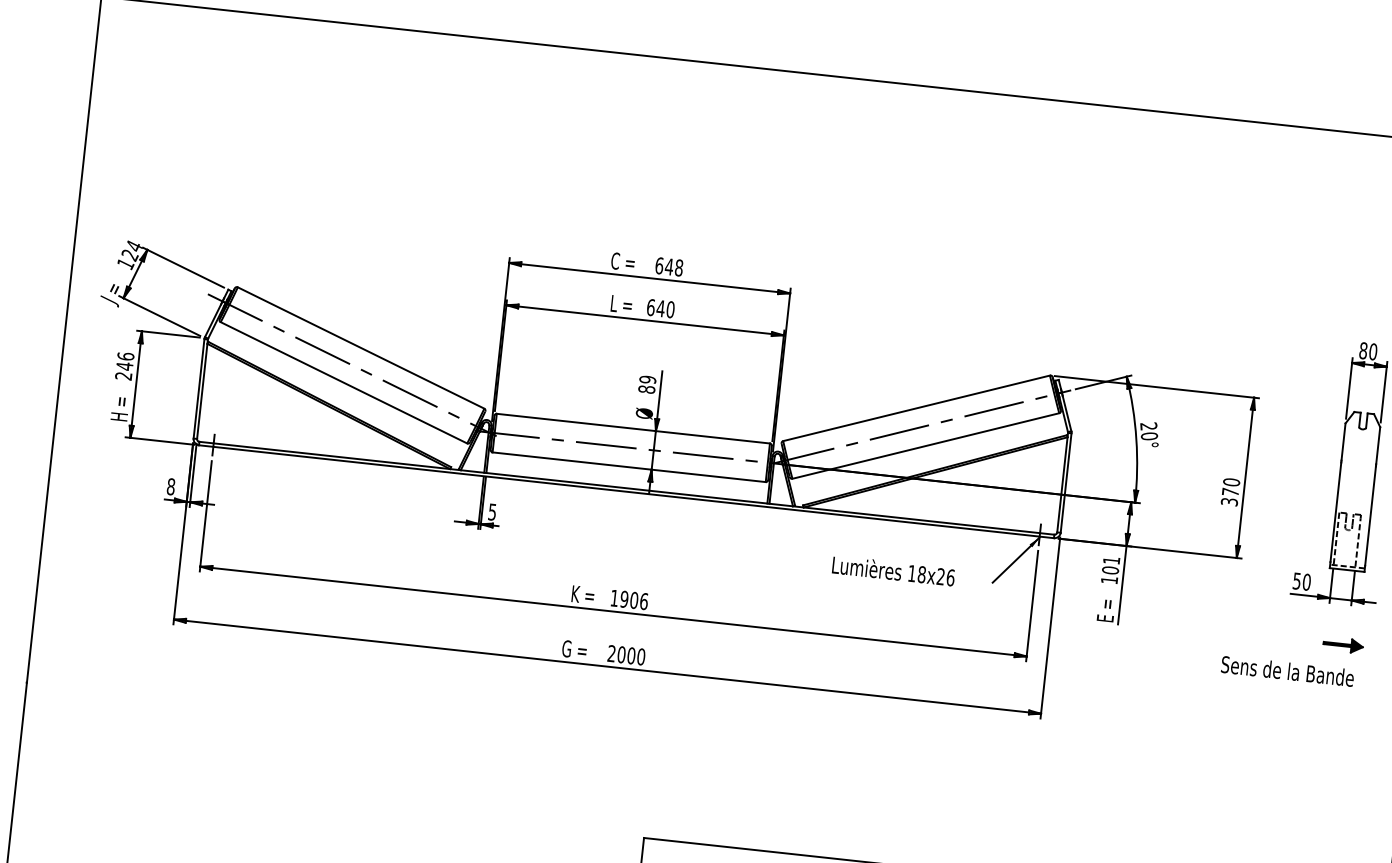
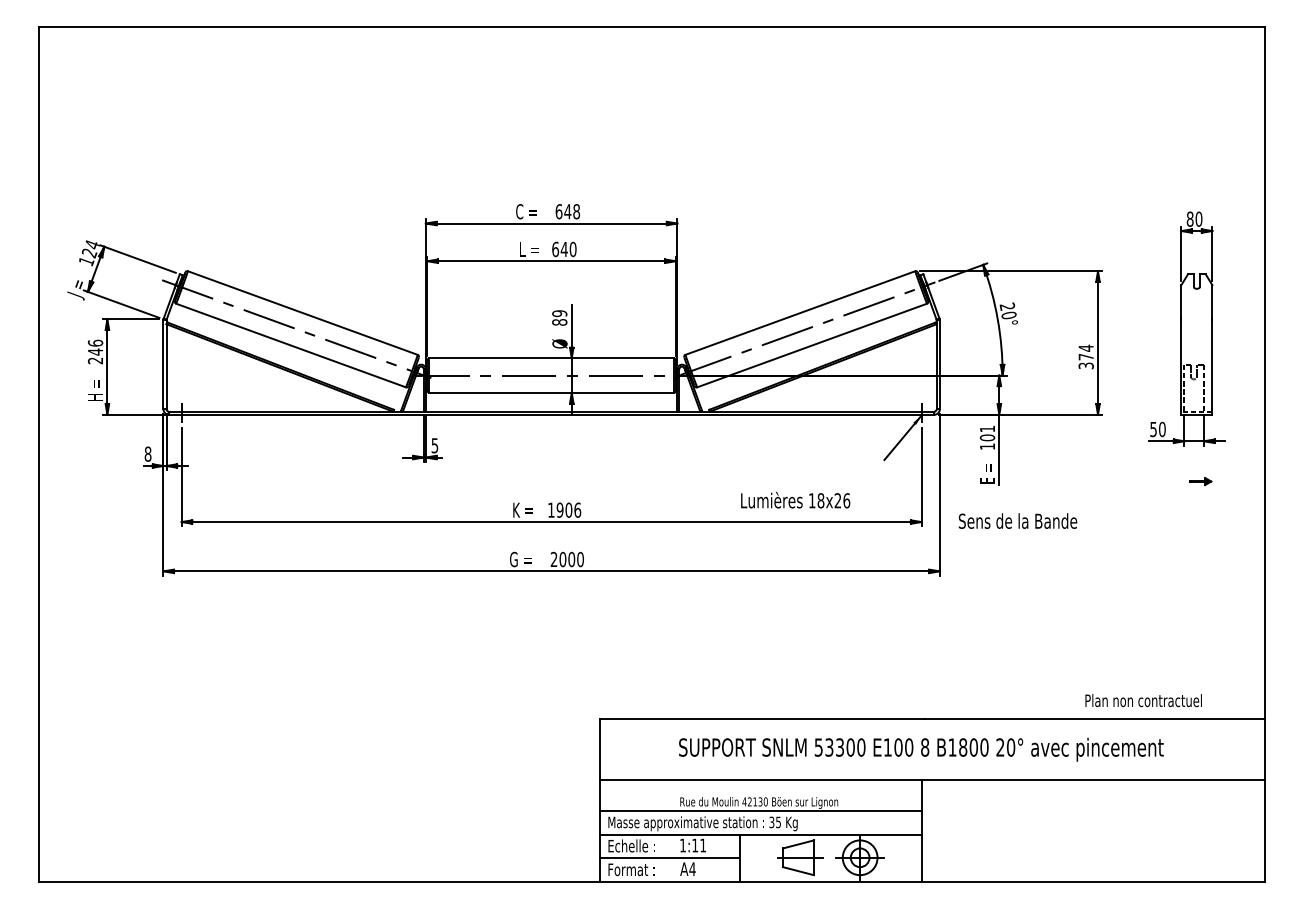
text: (1230, 481) -> (1085, 347), 370 -> 374
text: (893, 571) -> (795, 500), moved
part: (1343, 644) -> (1200, 481), size x0.6
text: (1287, 670) -> (1017, 520), moved

